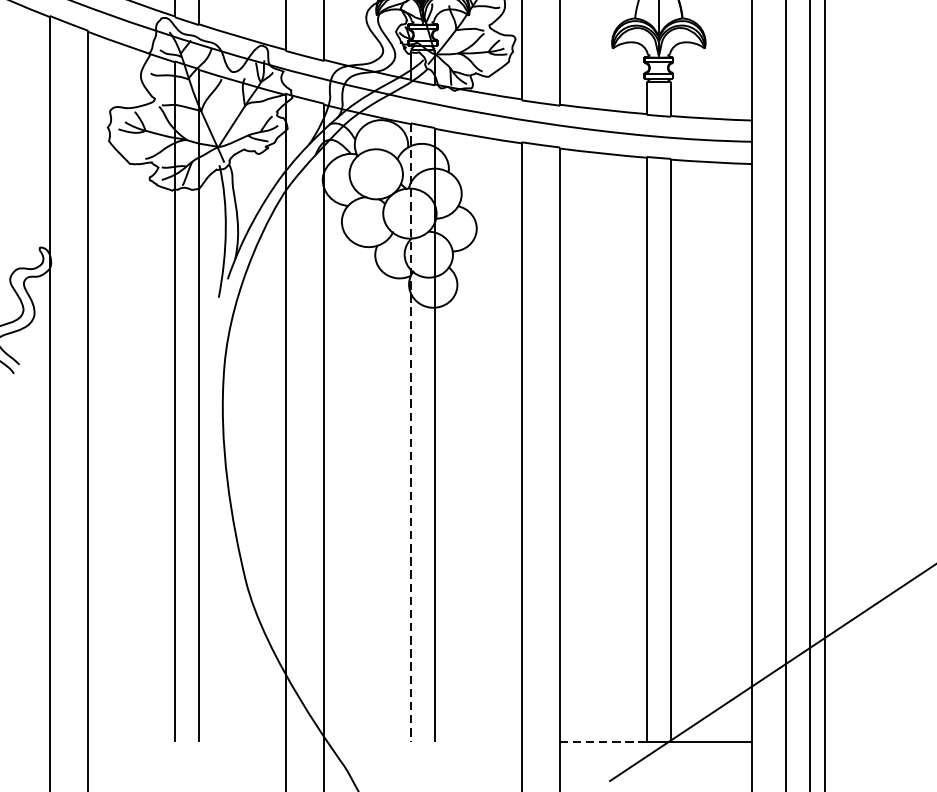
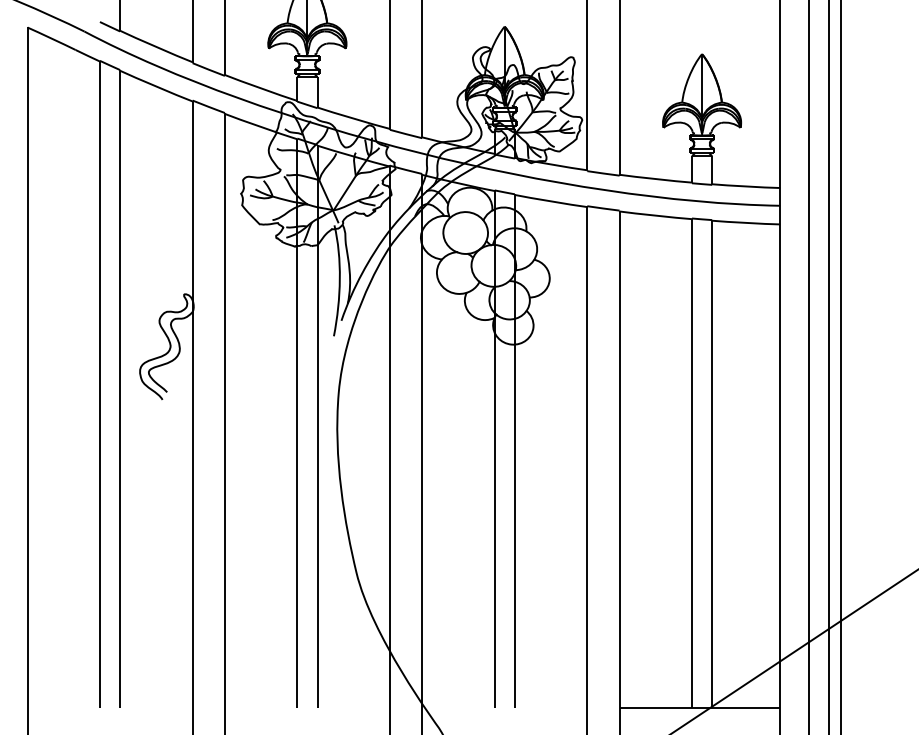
line: (410, 433) -> (494, 449), dashed -> solid
line: (603, 742) -> (655, 708), dashed -> solid

